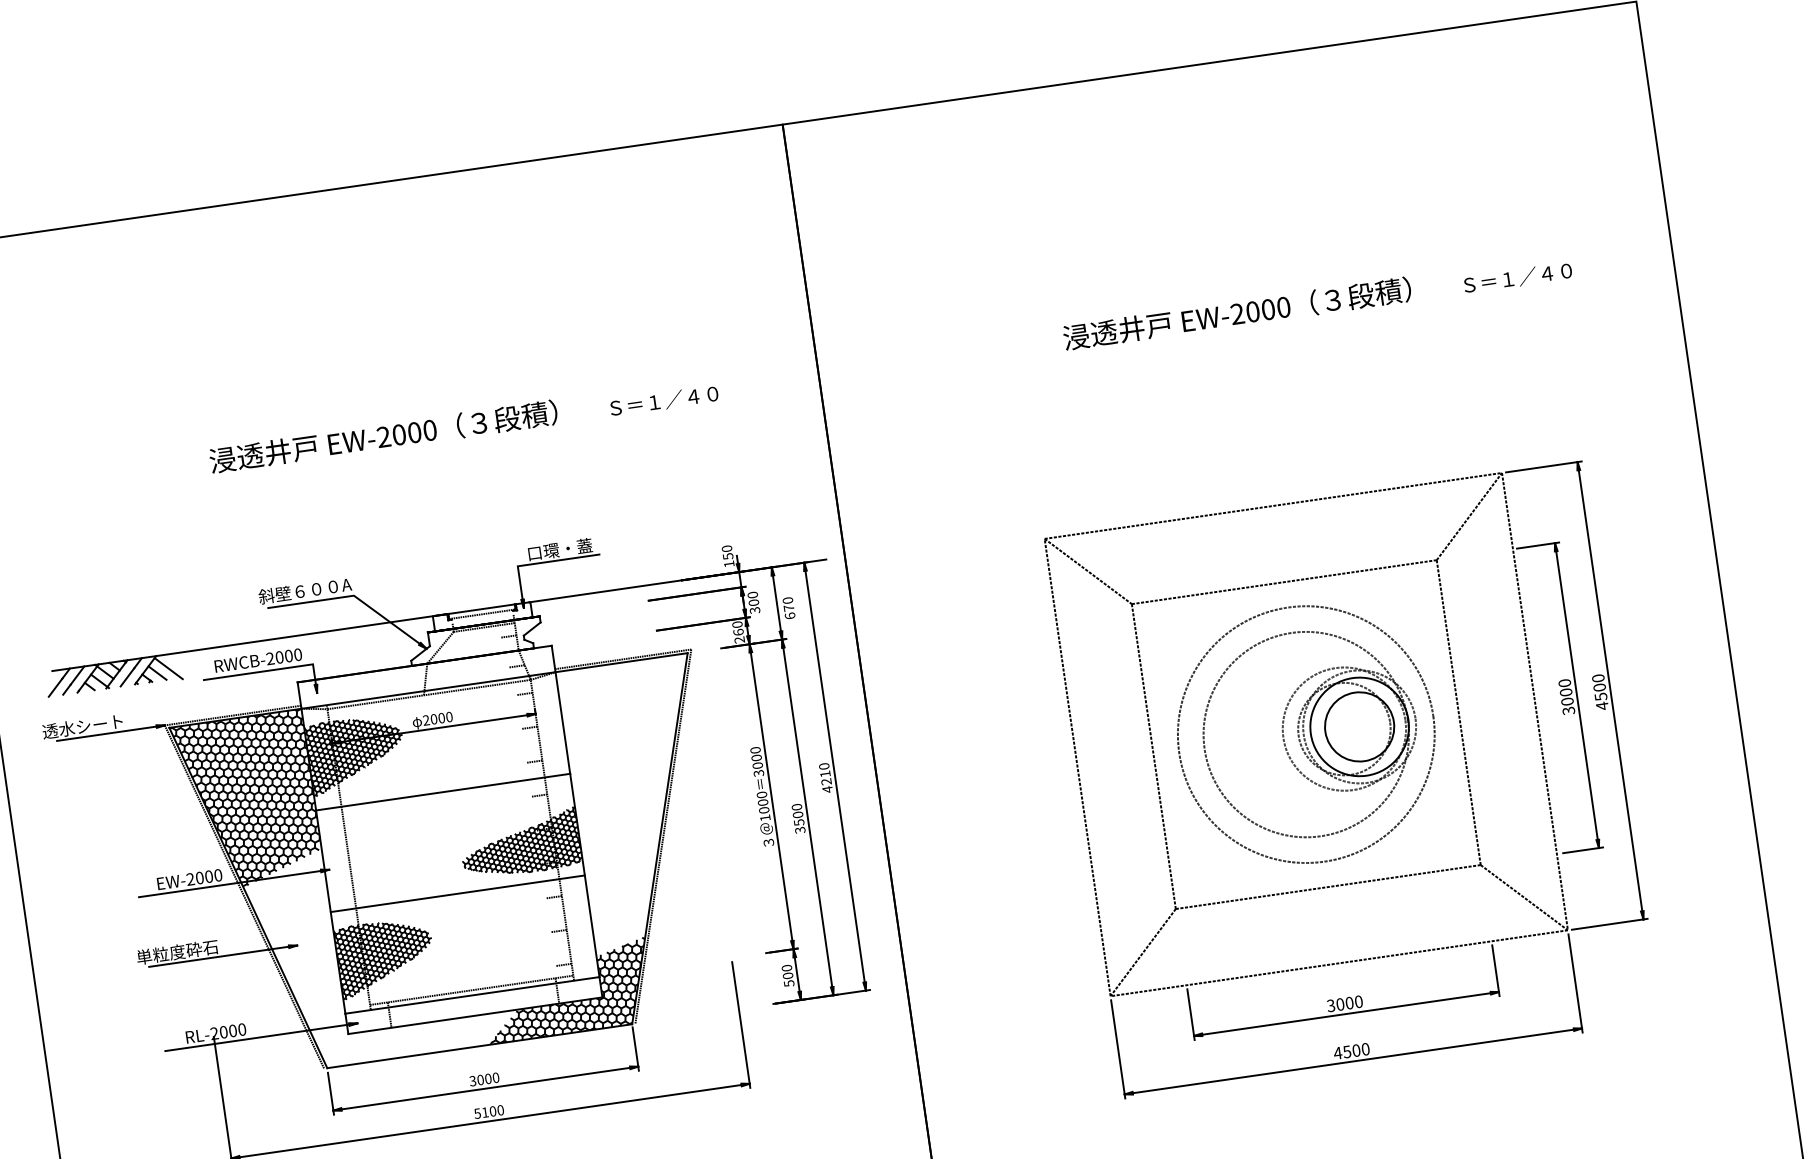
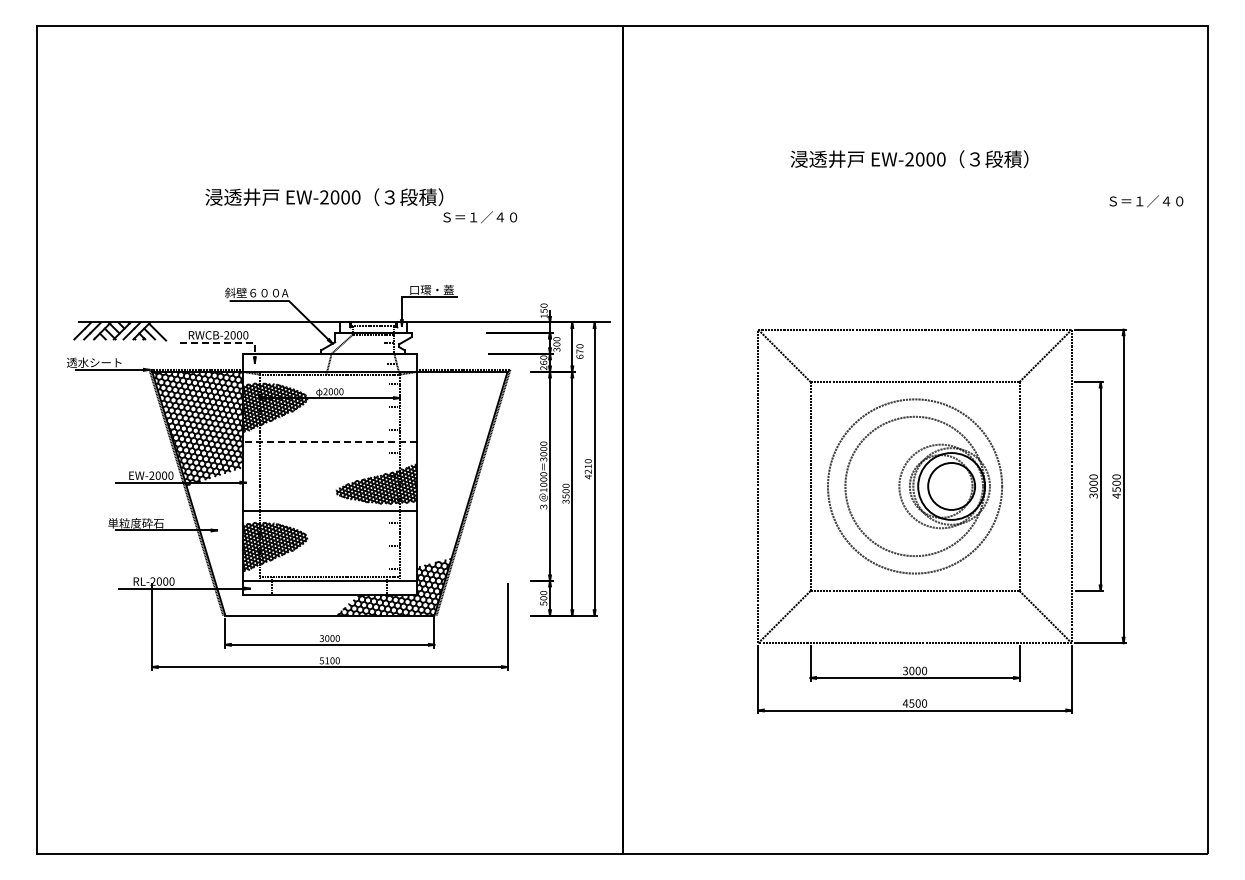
text: (1518, 278) -> (1146, 201), moved
text: (1237, 312) -> (909, 158), moved
text: (664, 401) -> (480, 217), moved
line: (274, 670) -> (228, 343), solid -> dashed
line: (442, 792) -> (329, 441), solid -> dashed

